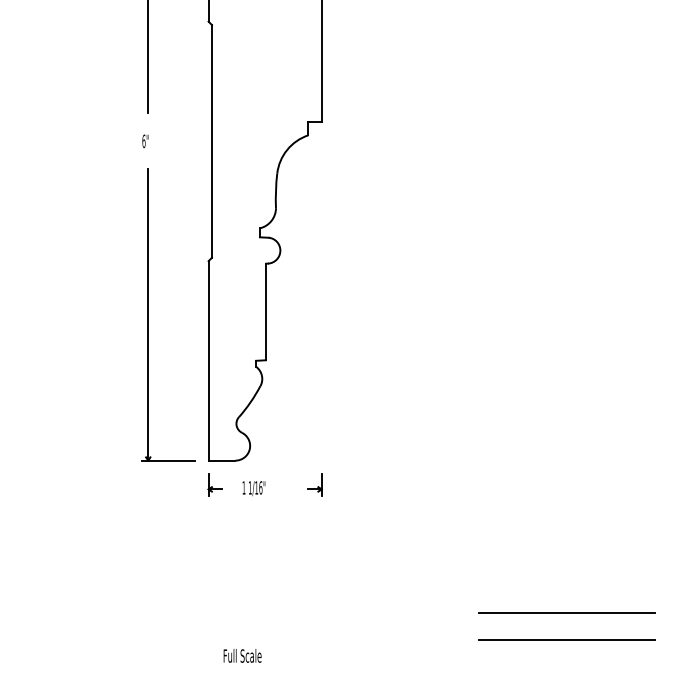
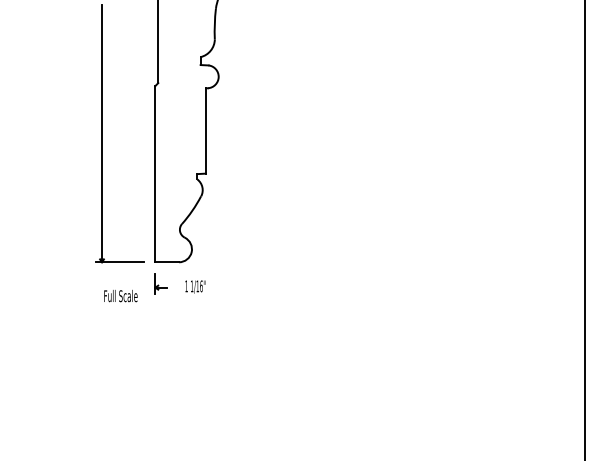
part: (314, 484) -> (248, 283), removed
line: (566, 613) -> (471, 397), removed
line: (566, 639) -> (471, 420), removed
text: (242, 655) -> (120, 295), moved

